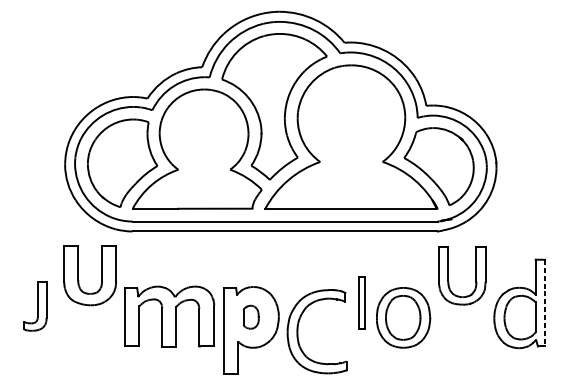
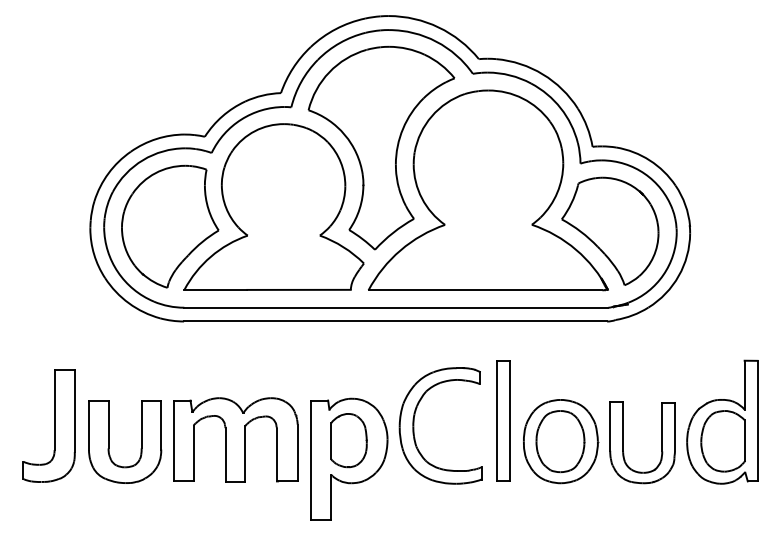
part: (78, 275) -> (109, 441), moved
part: (448, 275) -> (623, 442), moved
part: (362, 302) -> (503, 420), size x1.67
line: (544, 303) -> (757, 421), dashed -> solid
part: (35, 306) -> (48, 425), size x1.67
part: (250, 317) -> (348, 440), size x1.67
part: (298, 331) -> (414, 425), moved

